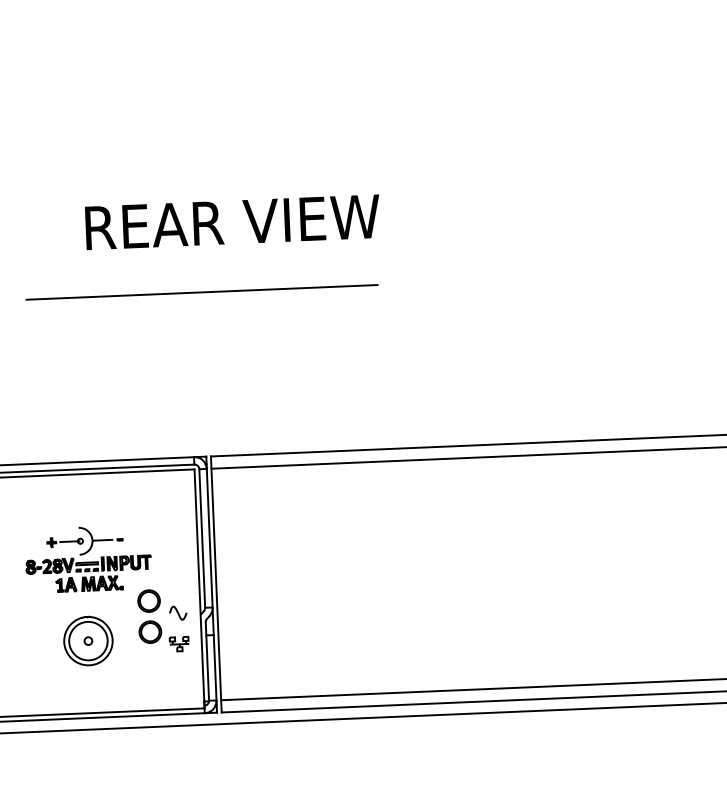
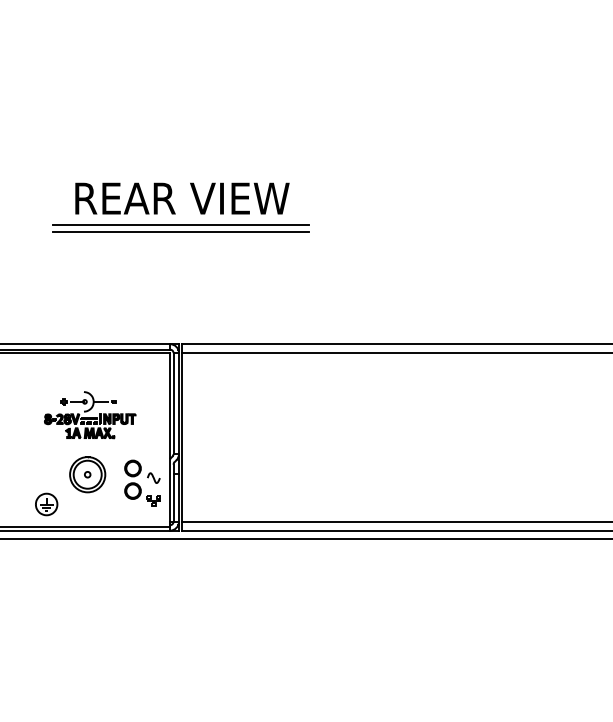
text: (232, 222) -> (182, 198), moved
line: (201, 303) -> (180, 232), added
part: (162, 619) -> (142, 482), moved
part: (33, 684) -> (46, 504), added

